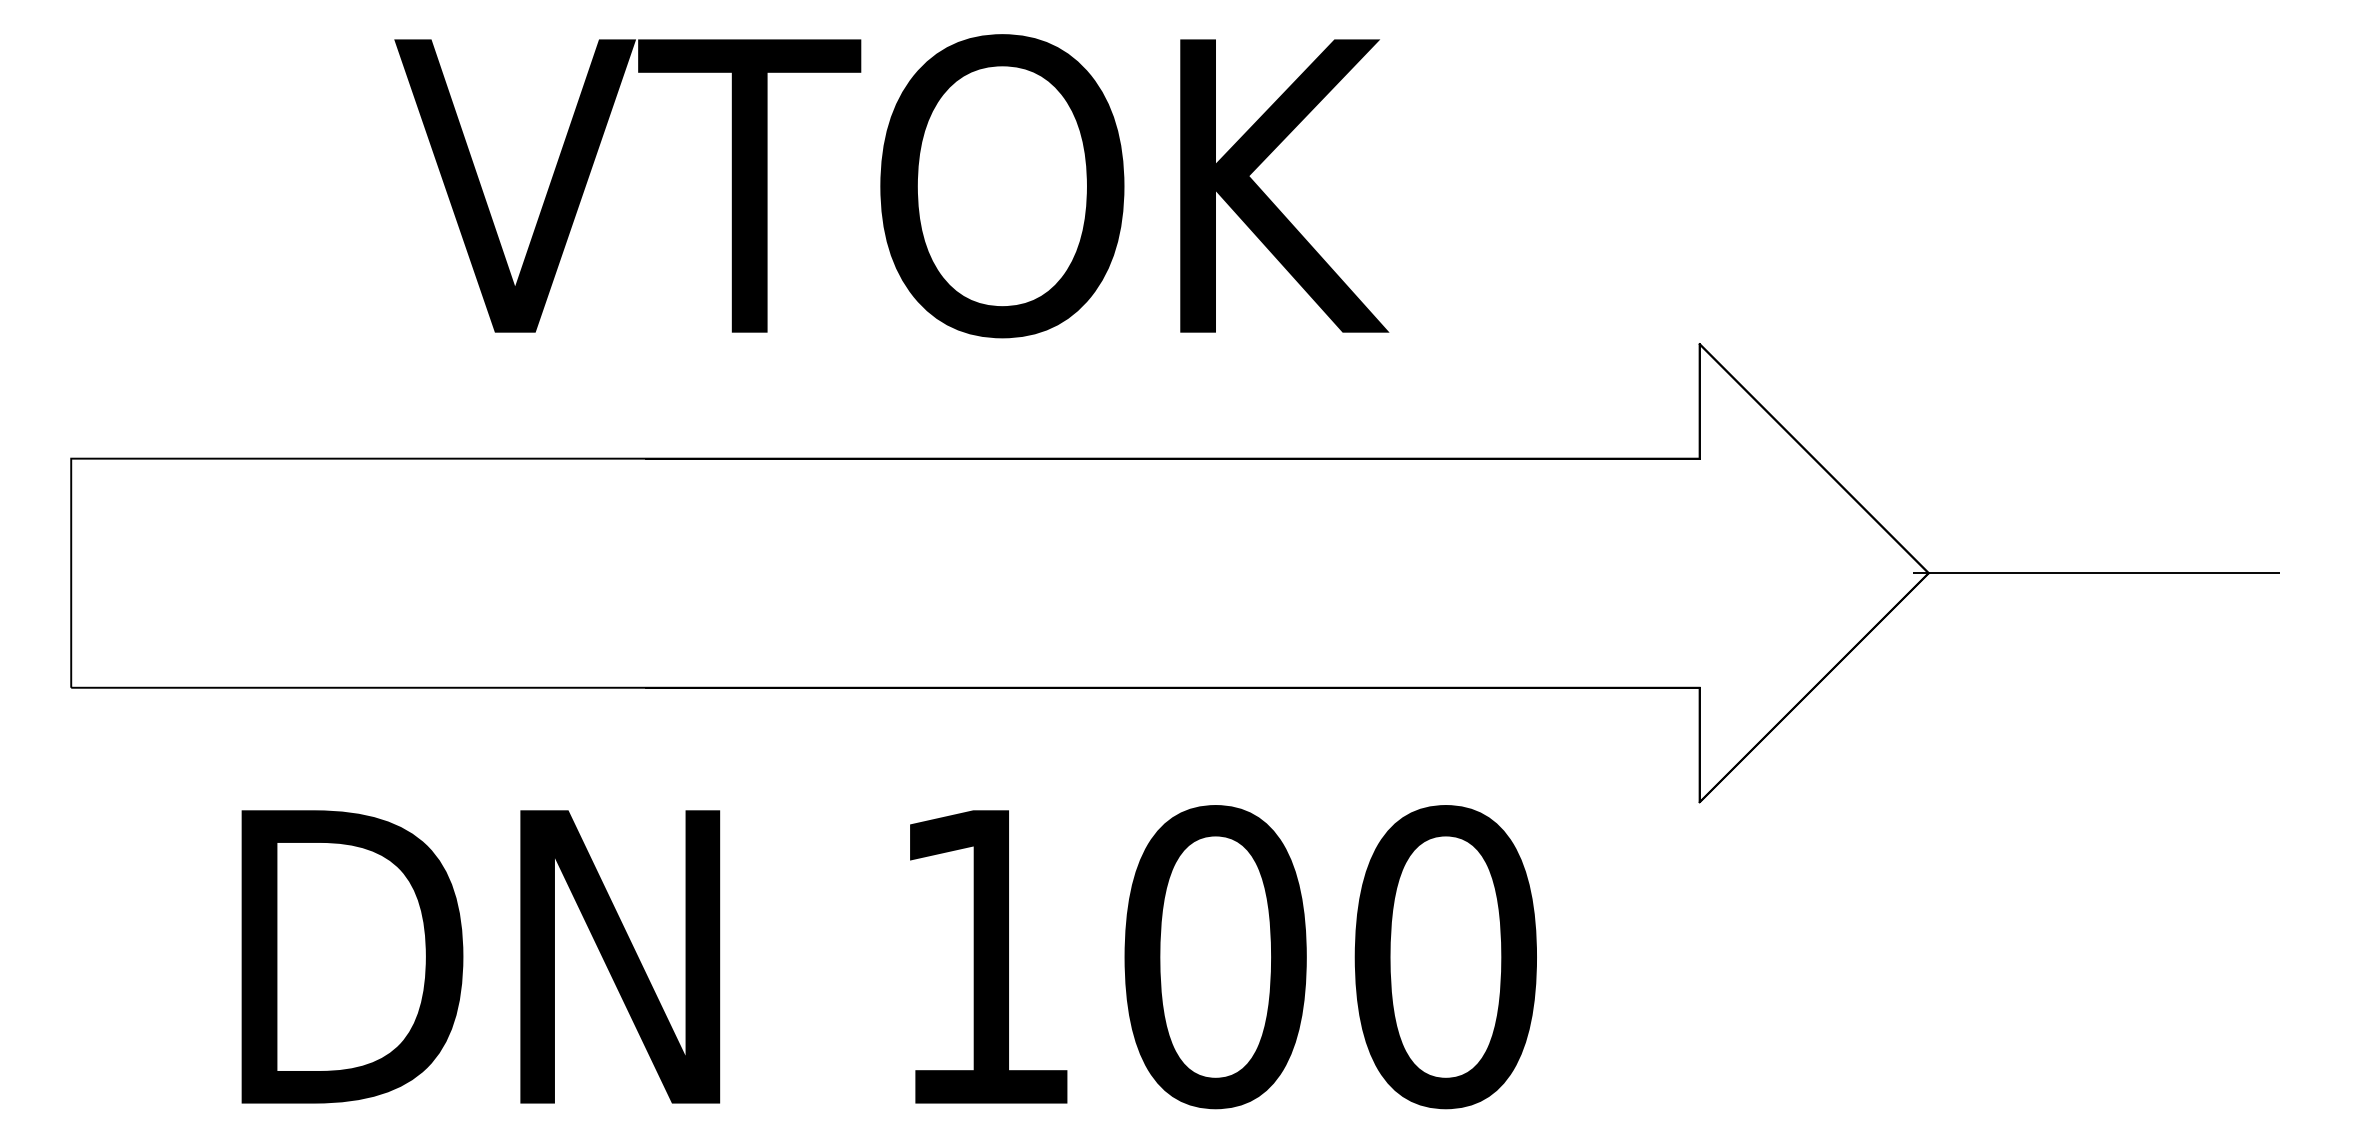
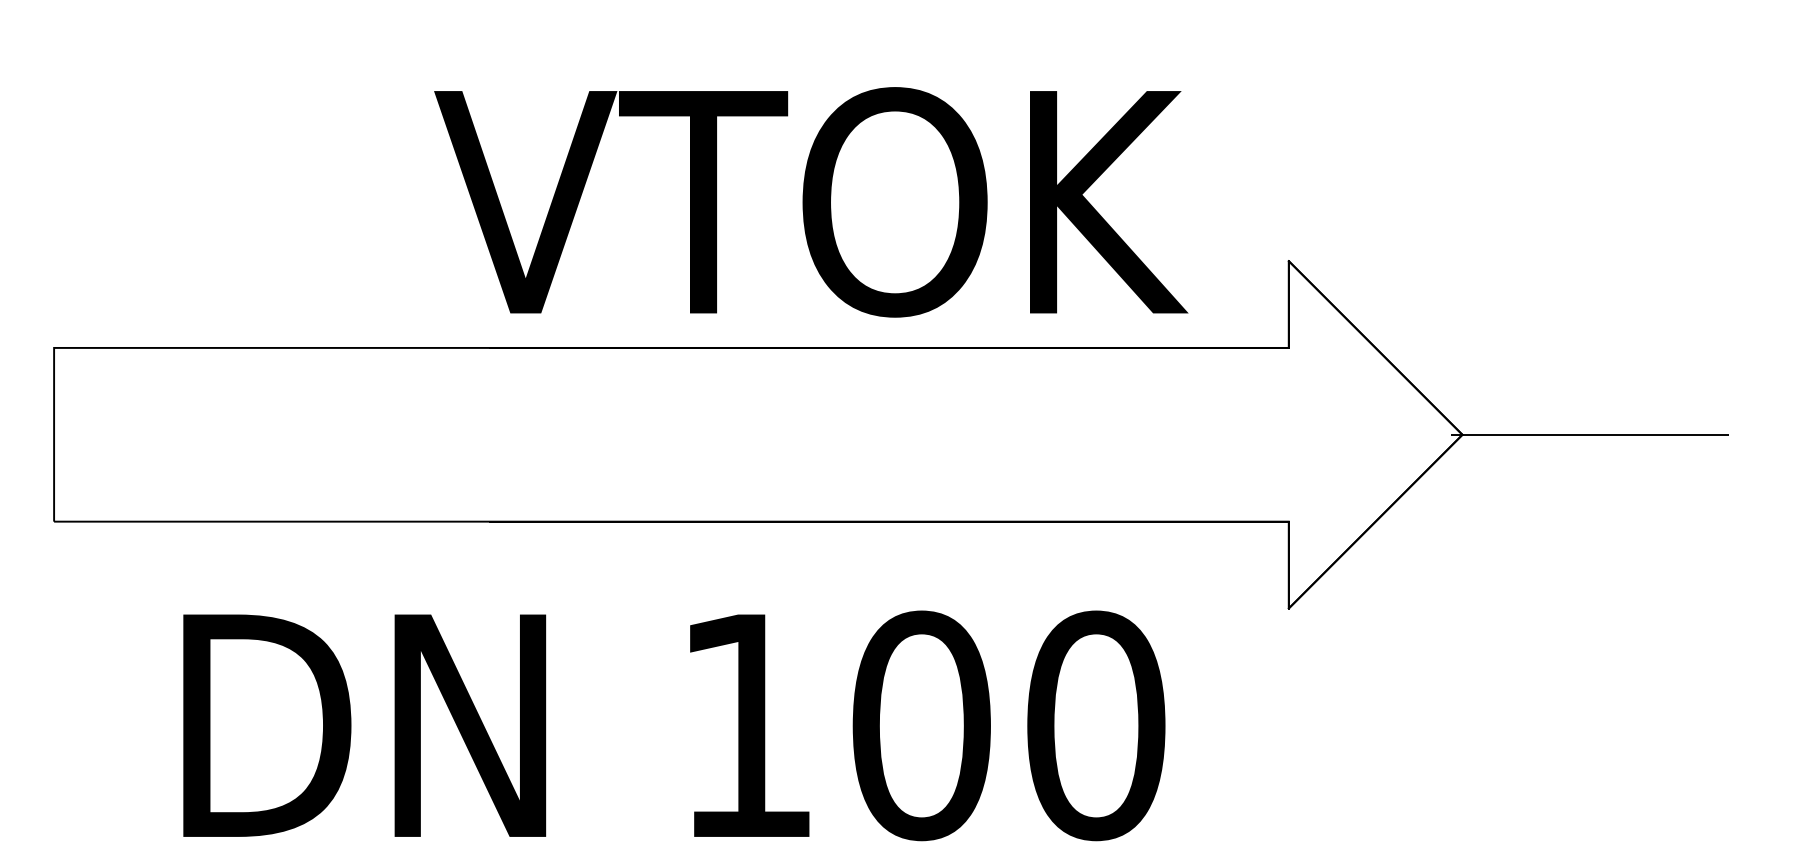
text: (892, 186) -> (811, 202), moved

